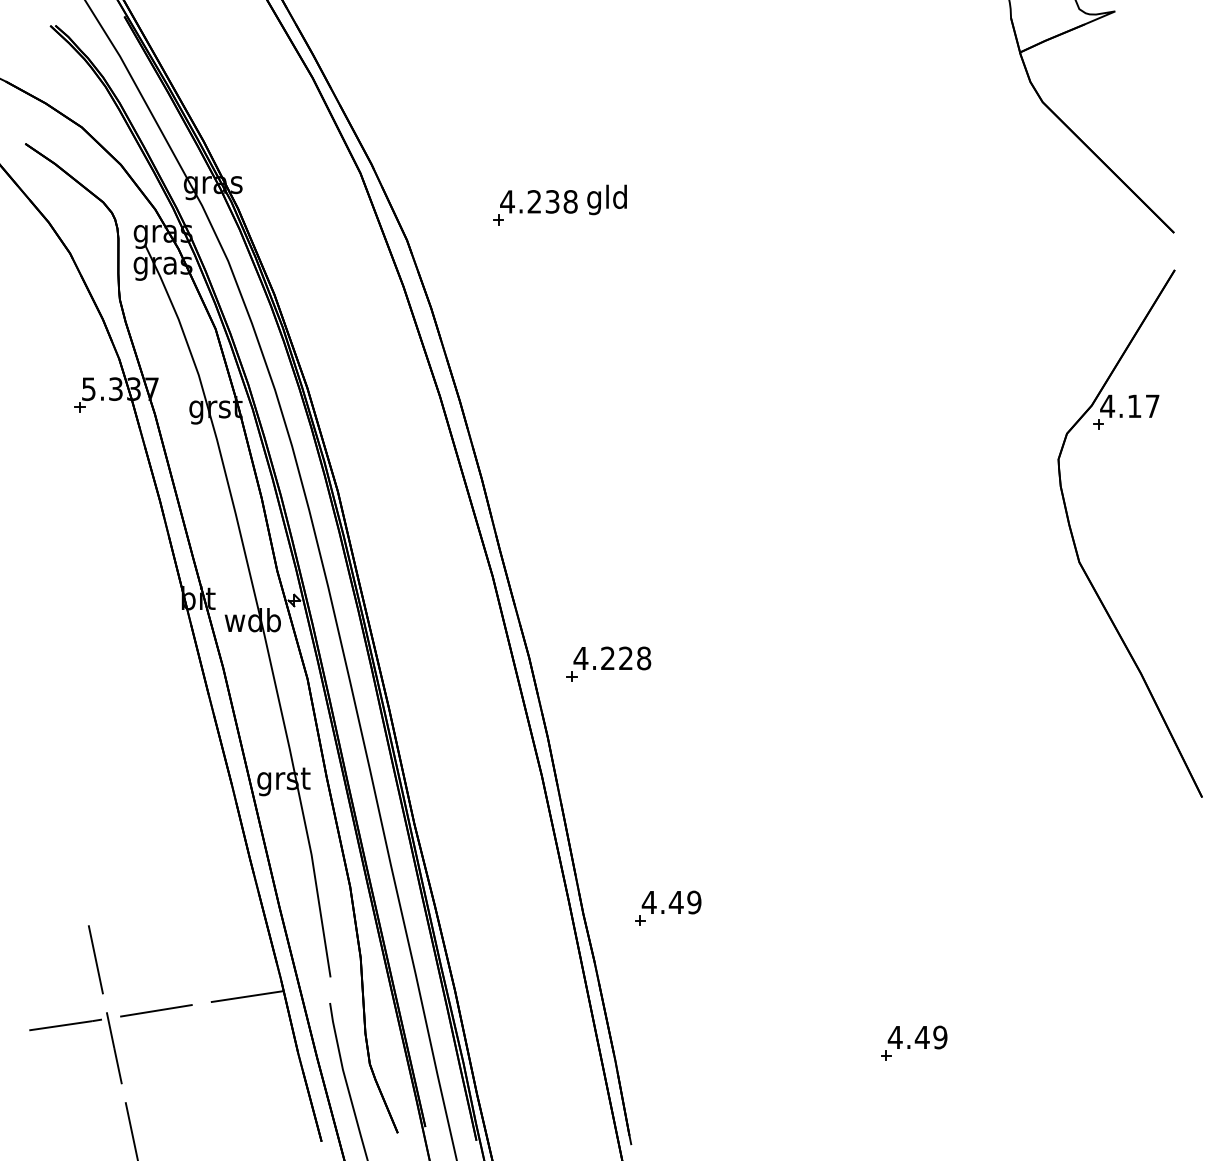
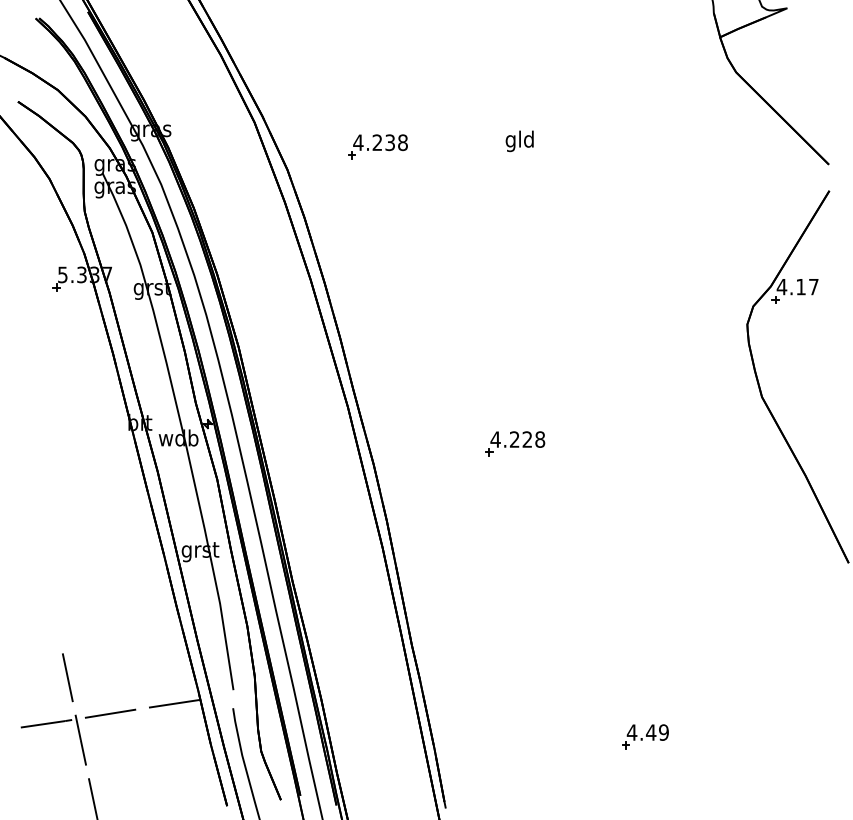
text: (606, 199) -> (519, 141), moved
part: (608, 663) -> (515, 443), moved
part: (668, 907) -> (472, 640), removed

